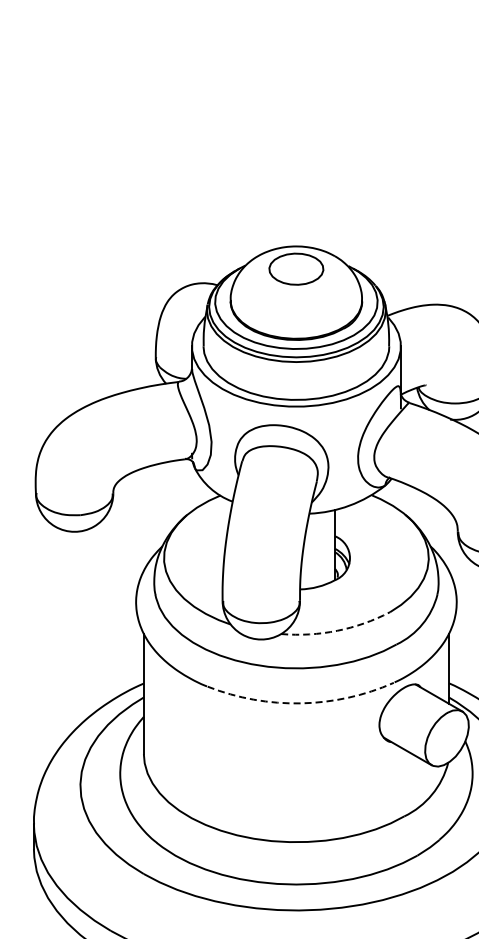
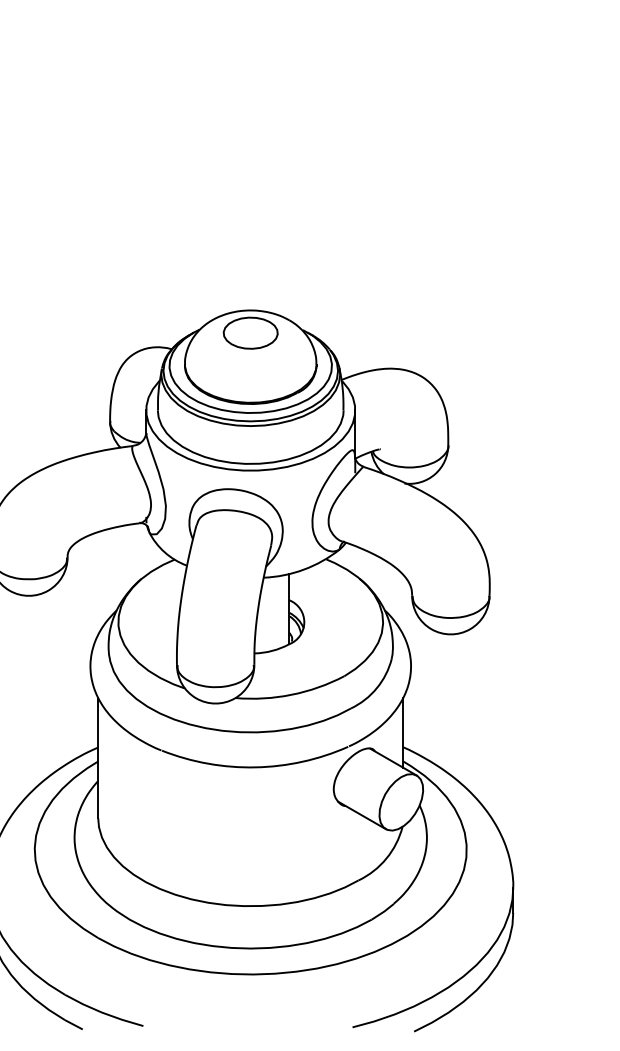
arc: (337, 630) -> (291, 694), dashed -> solid
arc: (301, 703) -> (255, 767), dashed -> solid

